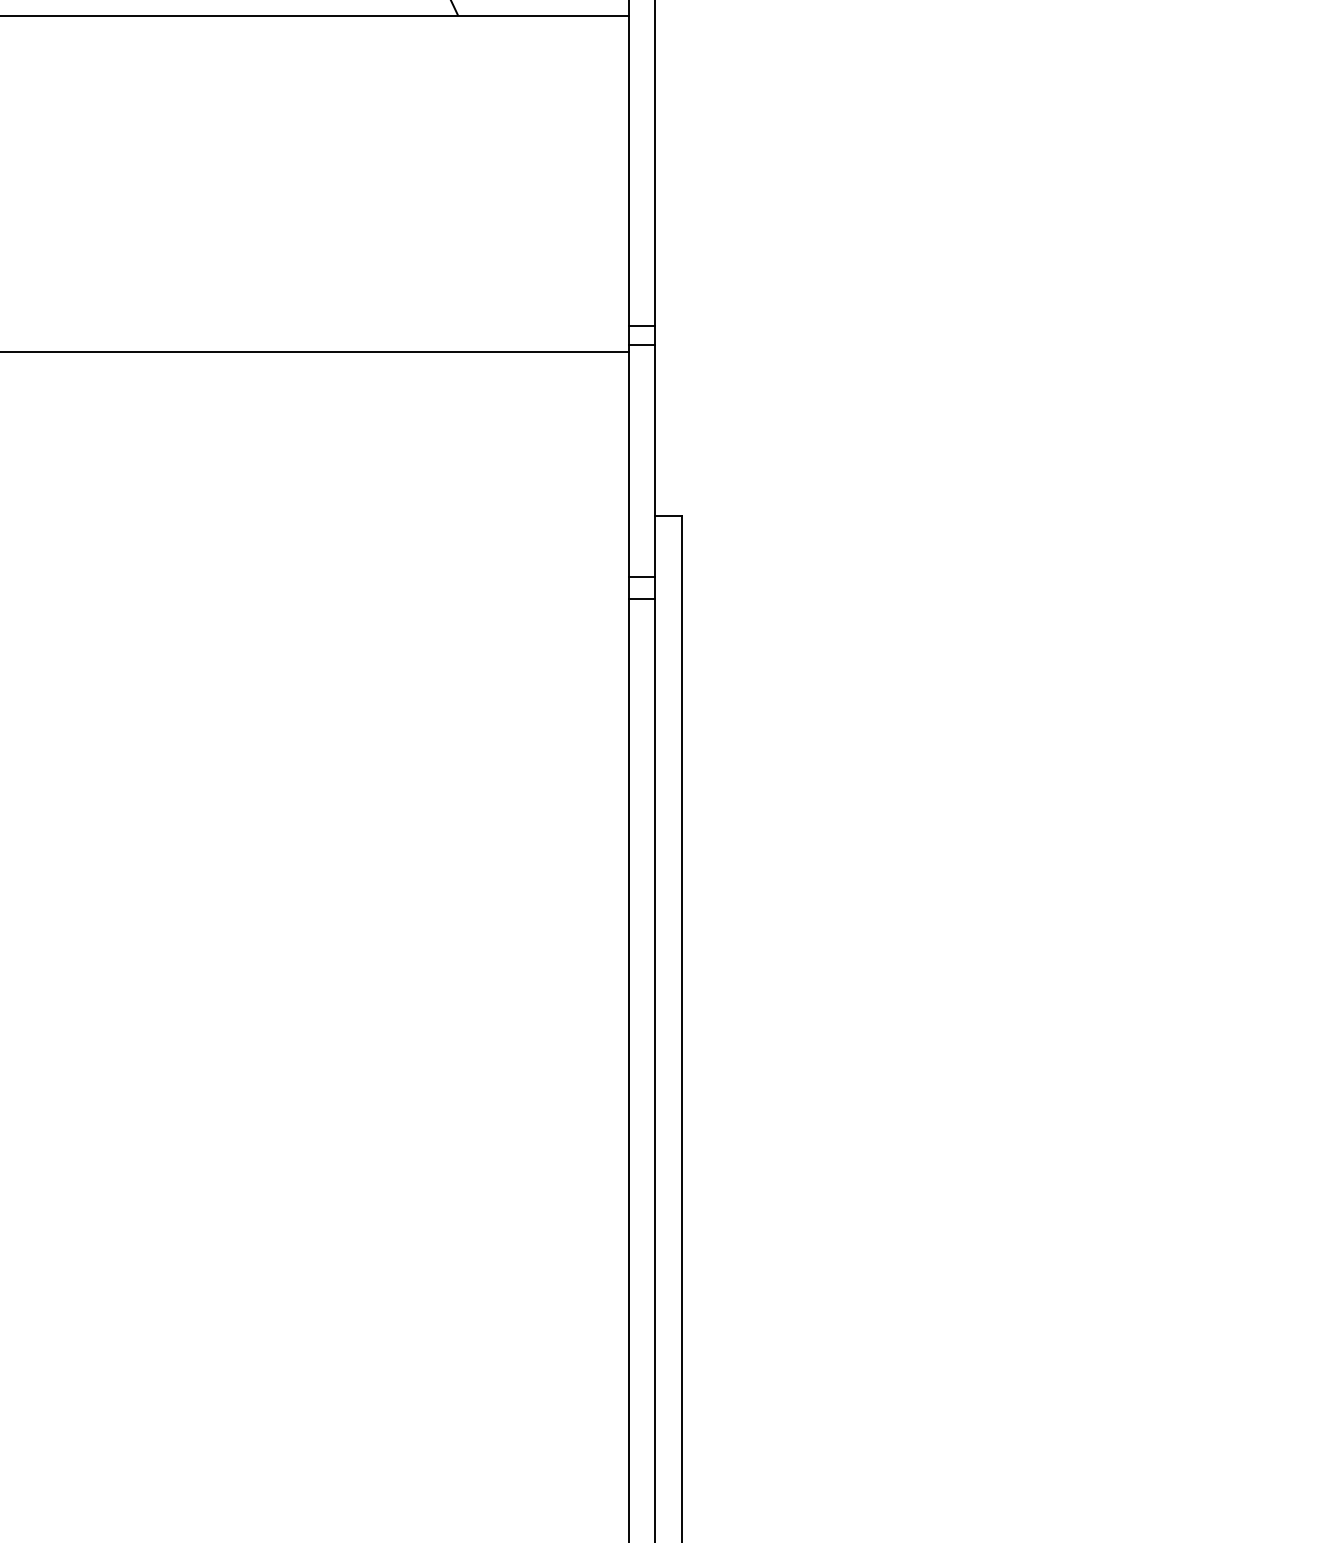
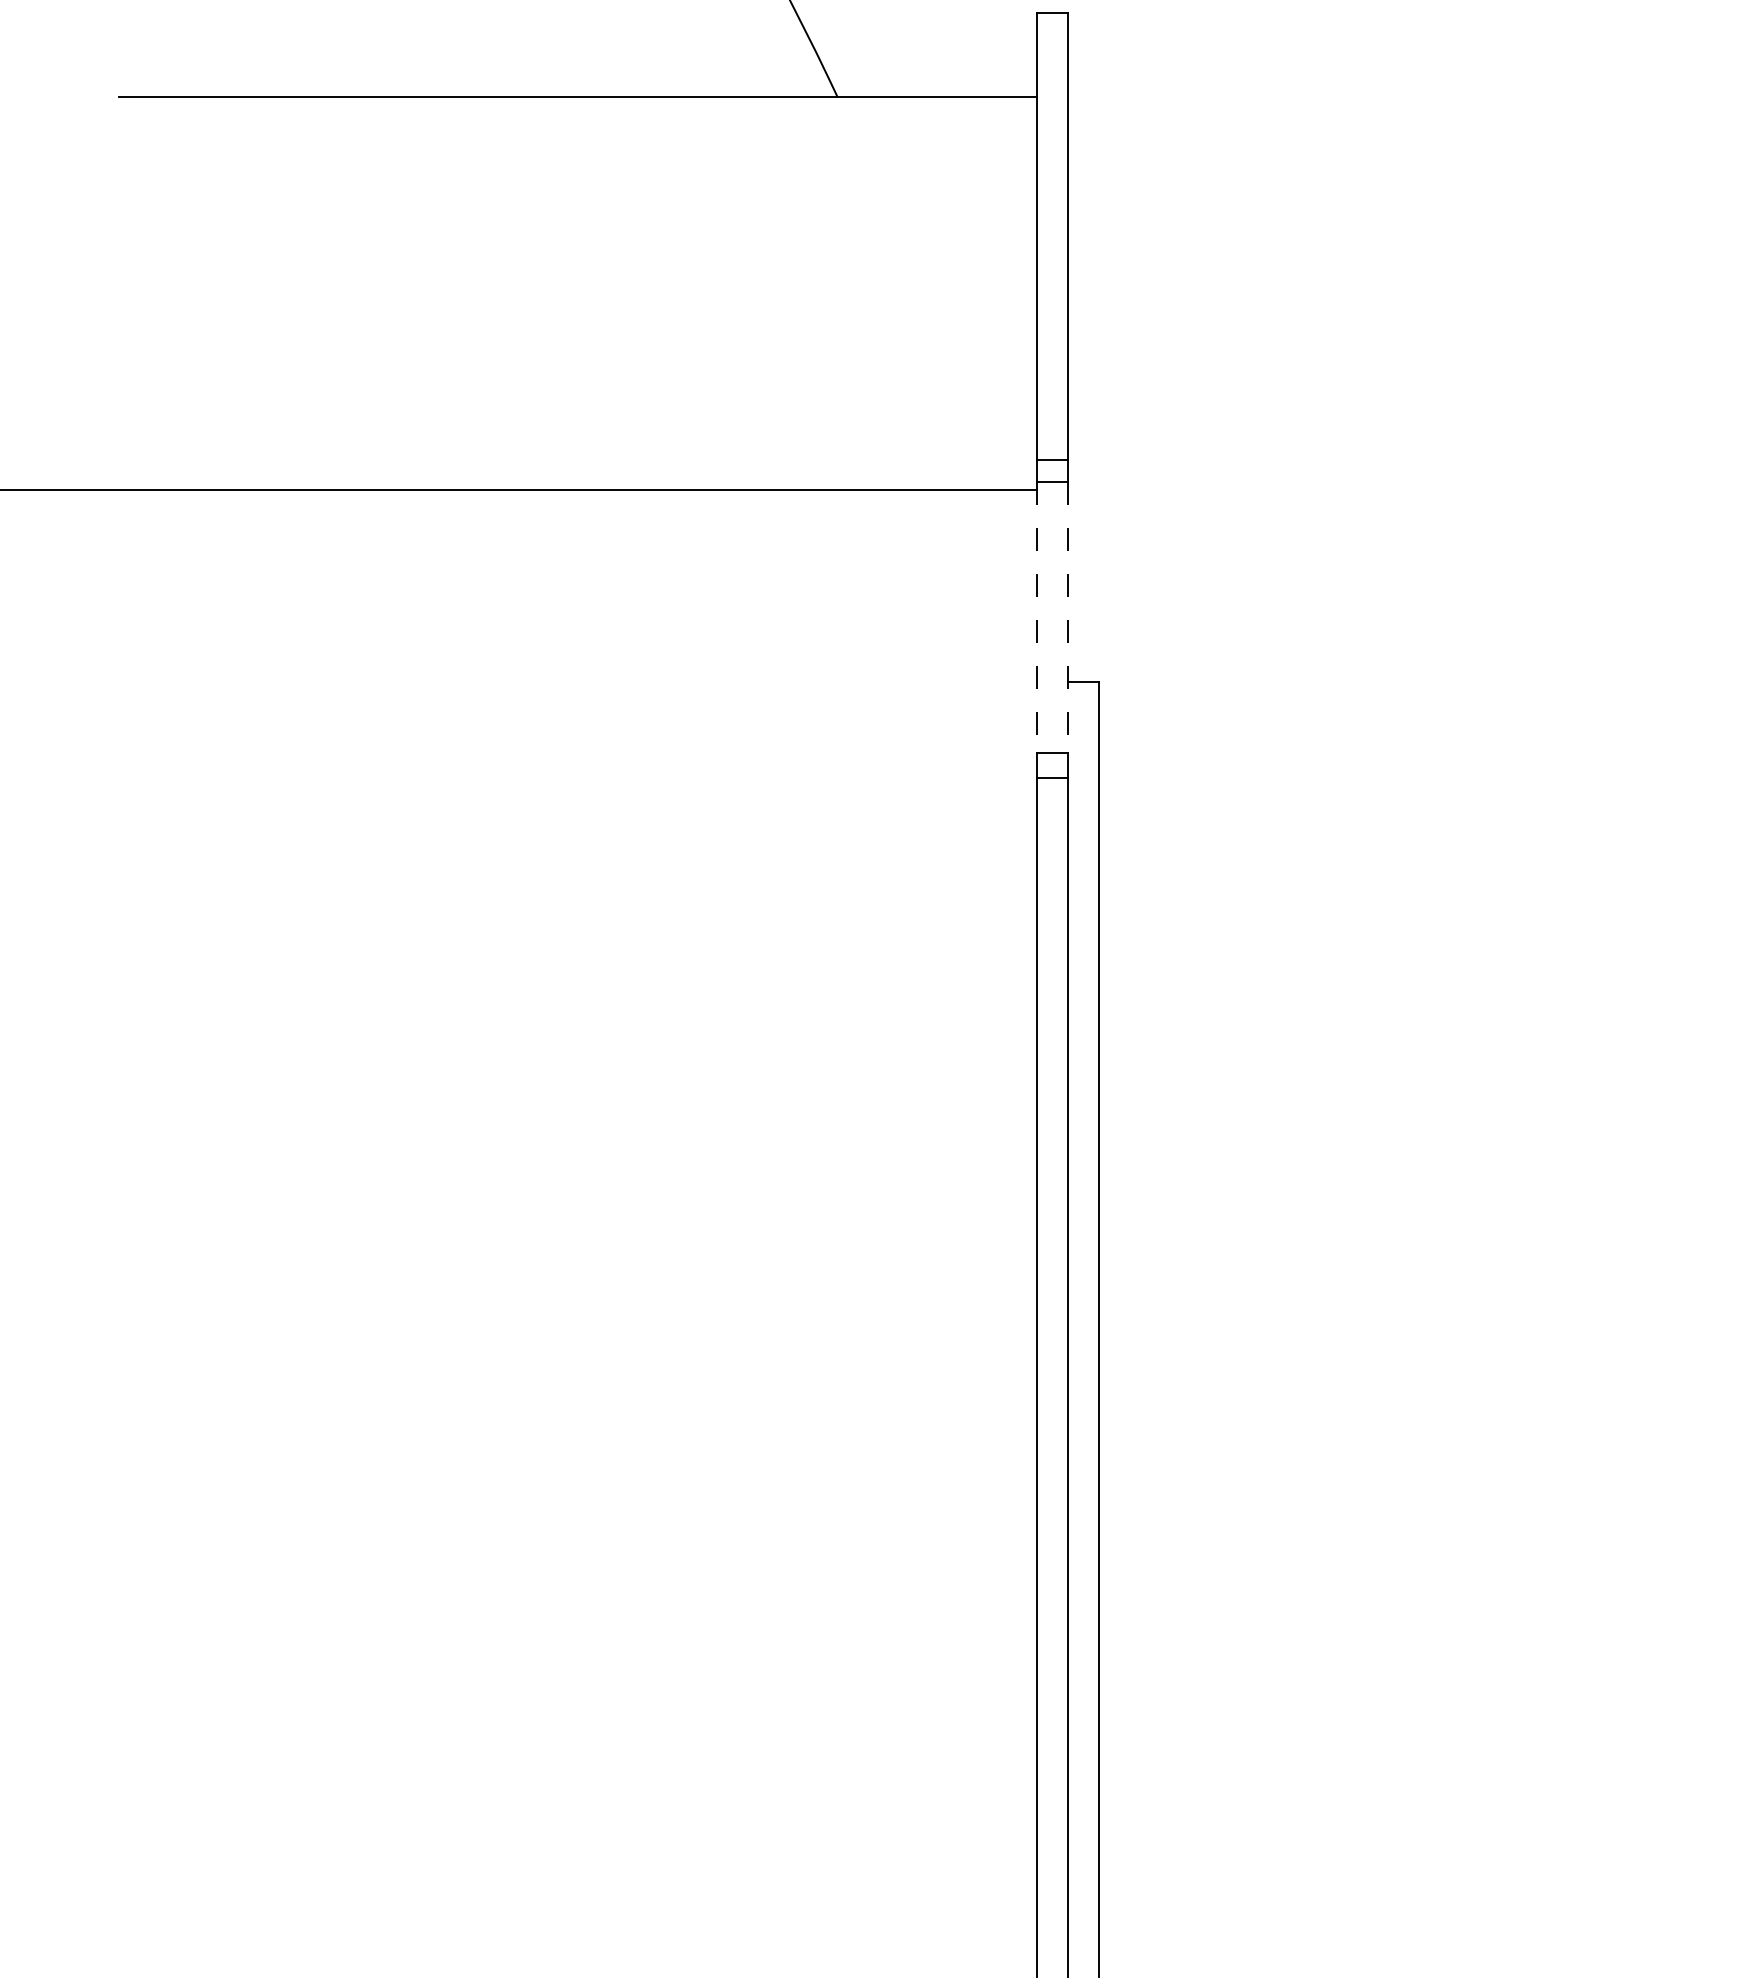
line: (629, 460) -> (1037, 617), solid -> dashed
line: (655, 460) -> (1068, 617), solid -> dashed

